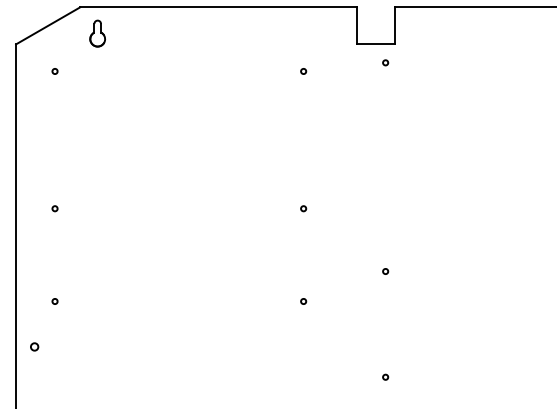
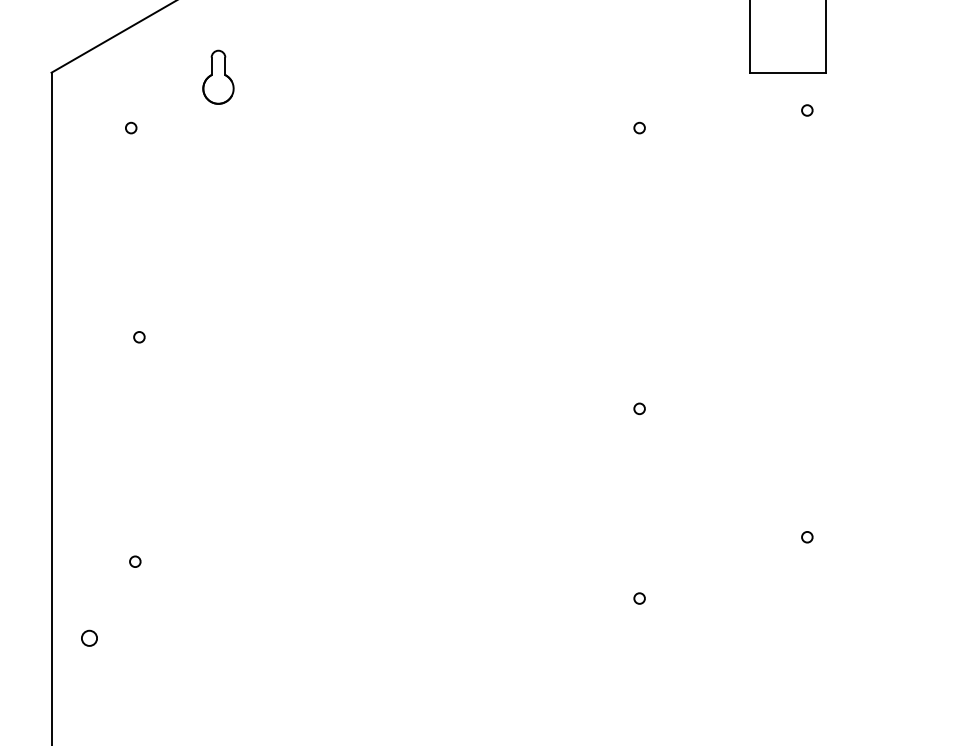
part: (97, 33) -> (218, 77), moved
circle: (54, 208) -> (138, 336), moved
circle: (54, 301) -> (134, 561), moved
circle: (34, 346) -> (89, 637), moved

